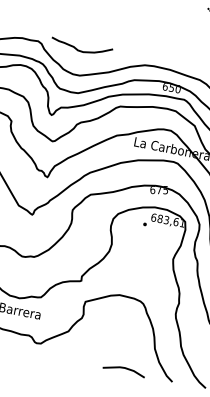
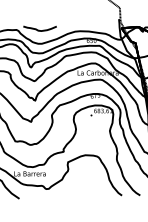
line: (124, 368) -> (95, 193), removed

